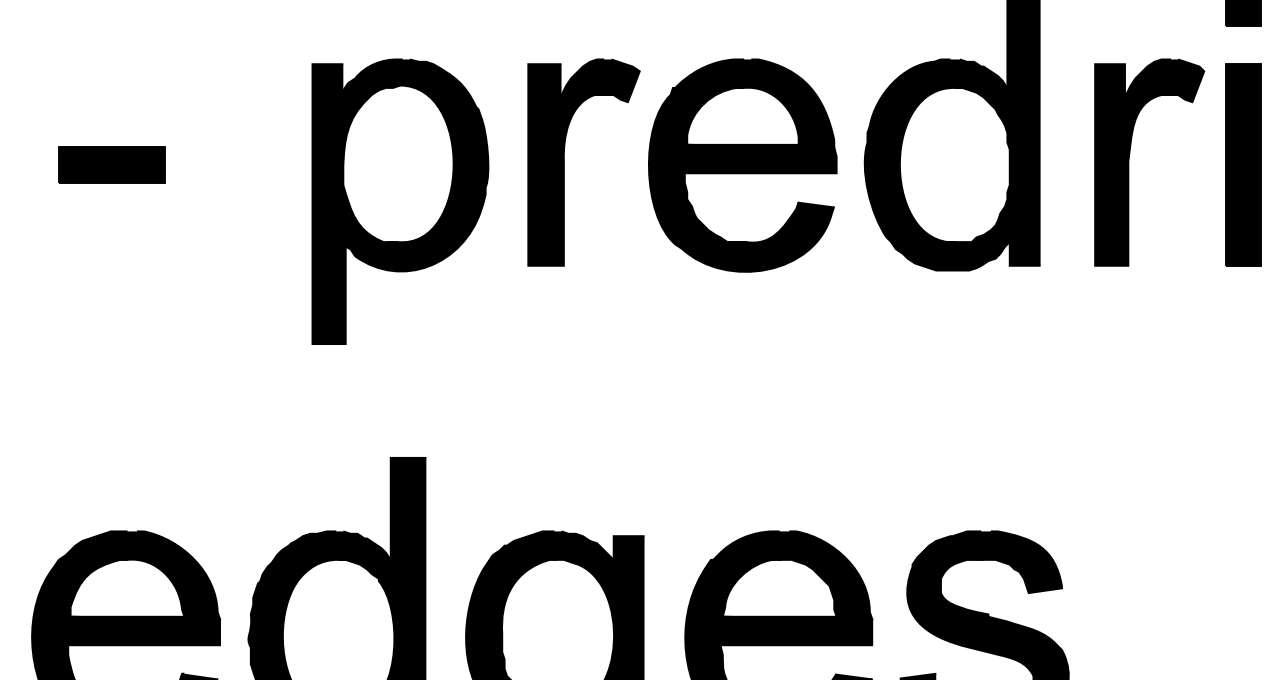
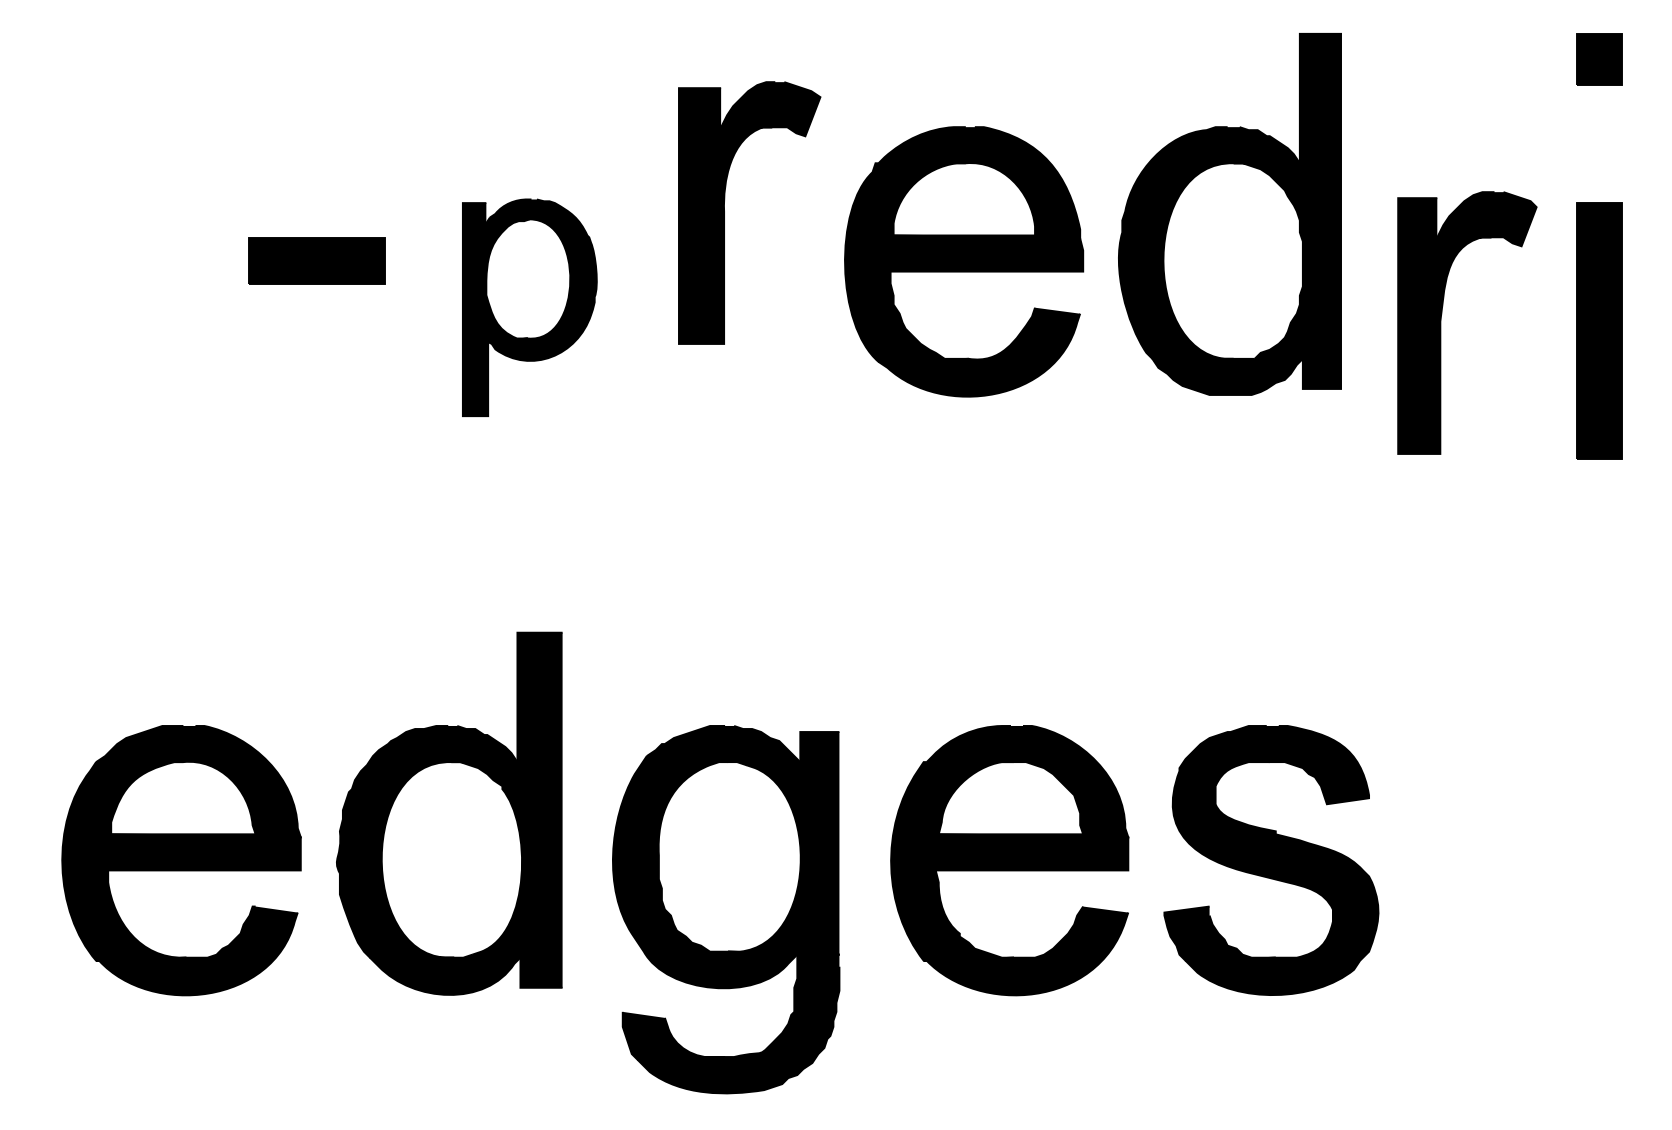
part: (564, 162) -> (724, 212), moved
part: (1129, 162) -> (1441, 322), moved
part: (111, 164) -> (316, 260), moved
part: (1243, 164) -> (1599, 330), moved
part: (400, 201) -> (529, 307), size x0.6

